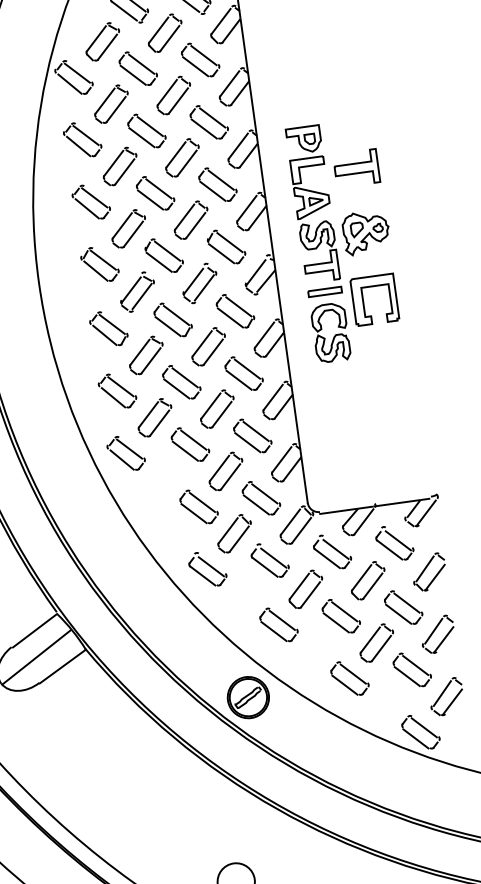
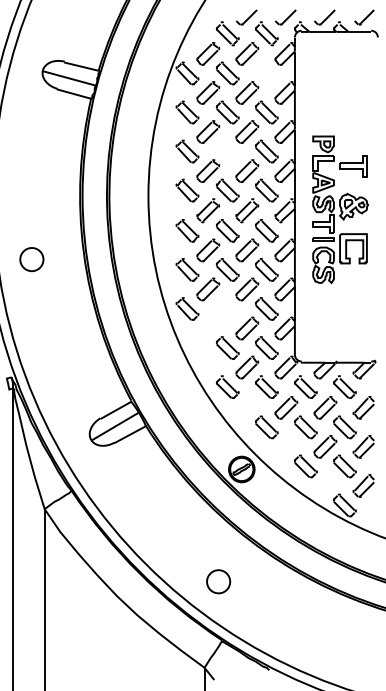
part: (200, 60) -> (266, 73), removed
part: (155, 193) -> (227, 151), removed
part: (345, 240) -> (340, 209), moved
part: (189, 443) -> (227, 308), removed

